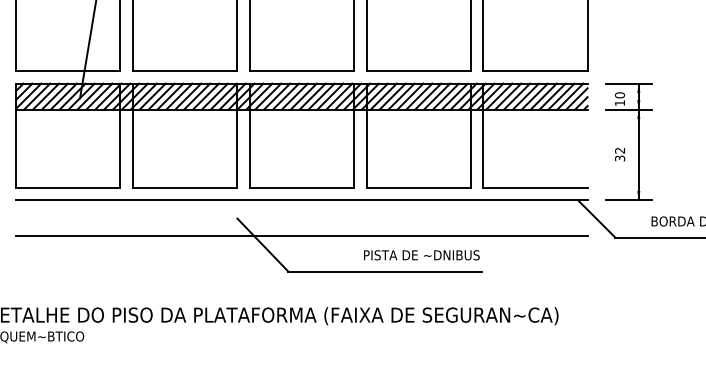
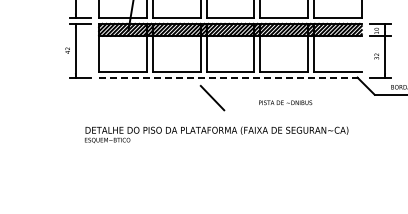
line: (301, 200) -> (230, 77), solid -> dashed
line: (301, 235) -> (230, 93), removed
line: (384, 272) -> (268, 110), removed

